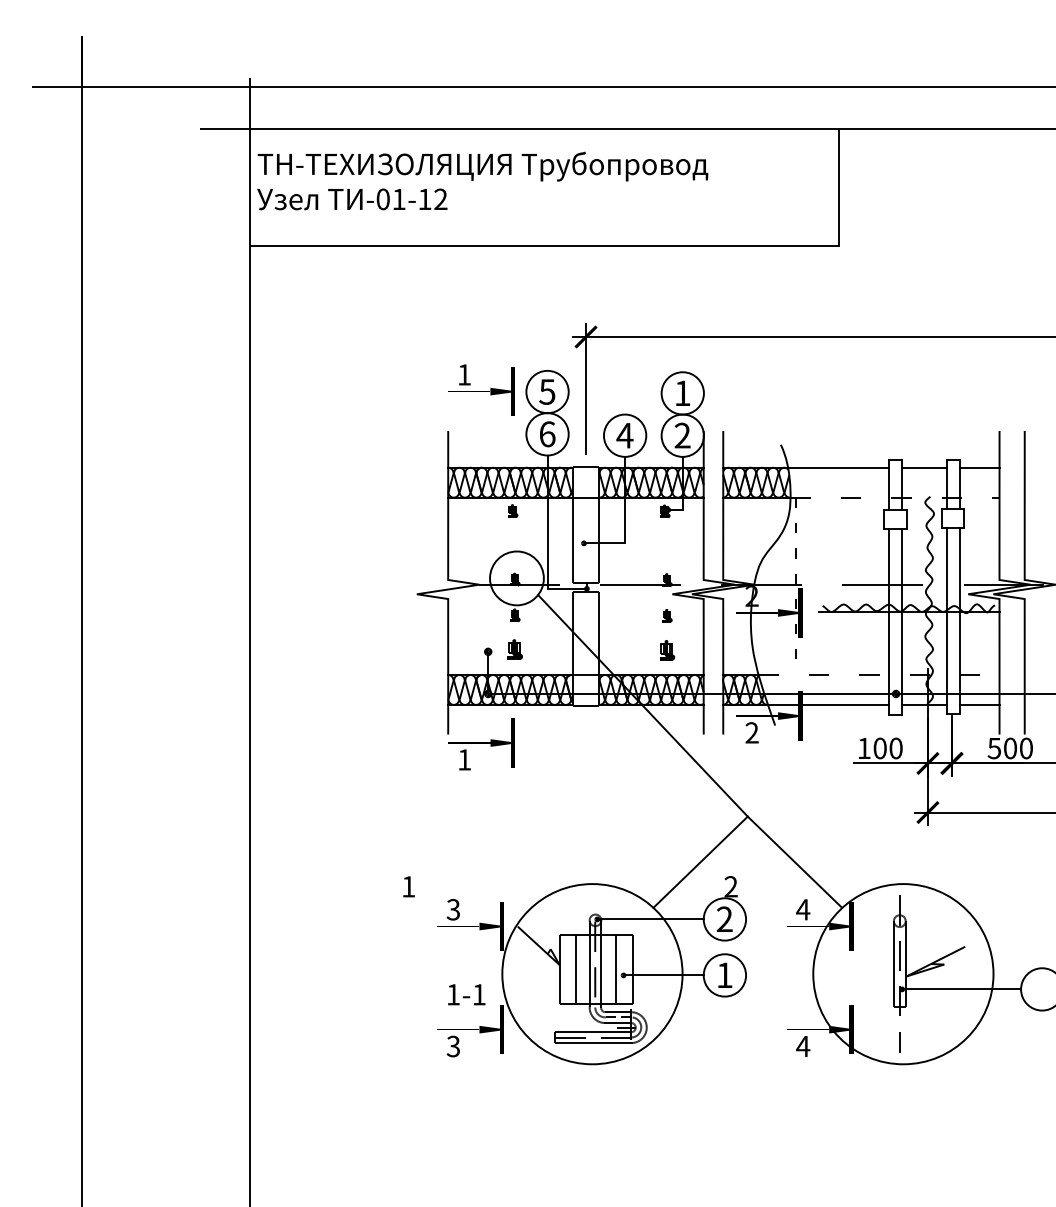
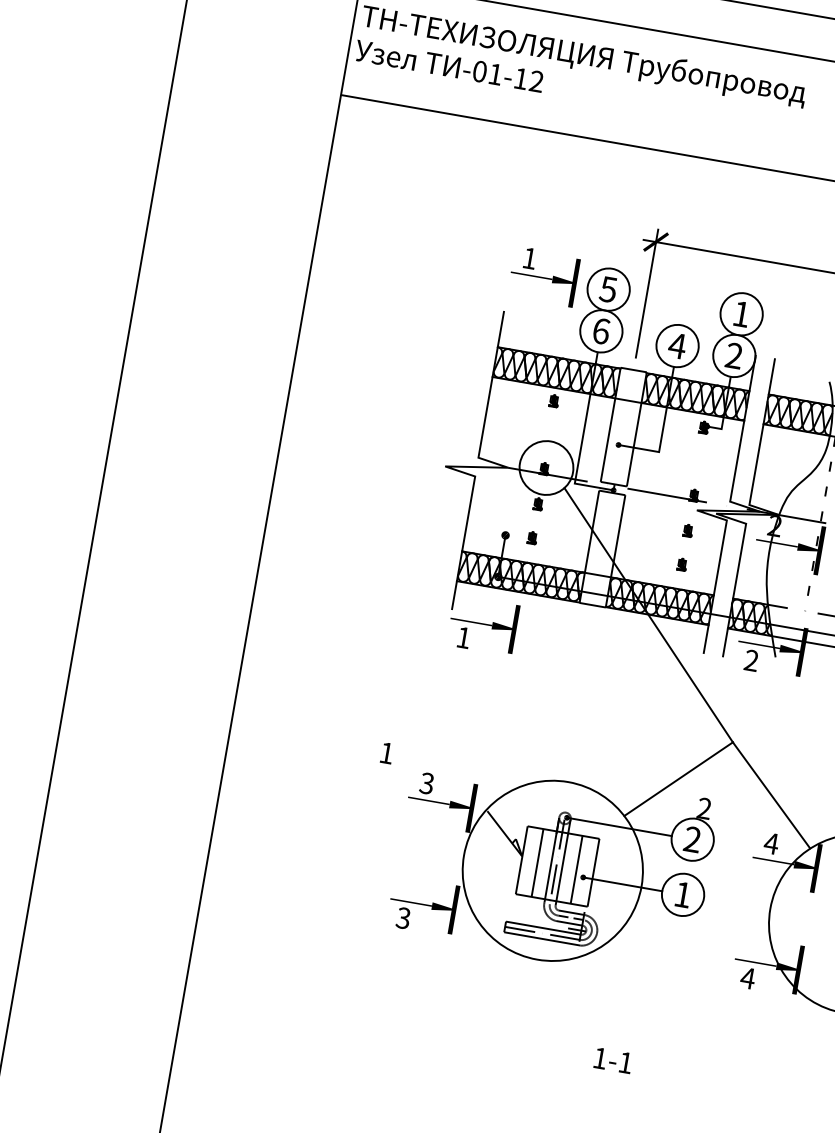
part: (515, 649) -> (532, 537), size x0.62
part: (667, 649) -> (682, 563), size x0.62
text: (466, 994) -> (613, 1060), moved

